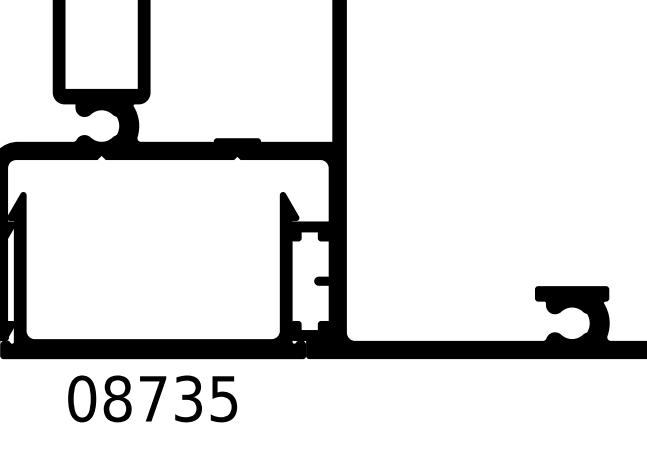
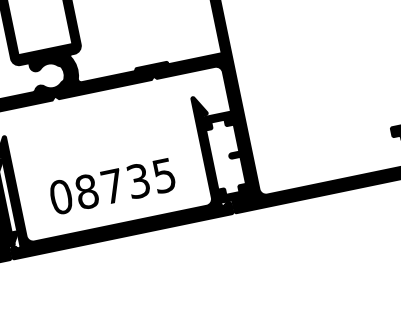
text: (152, 398) -> (112, 186), moved

